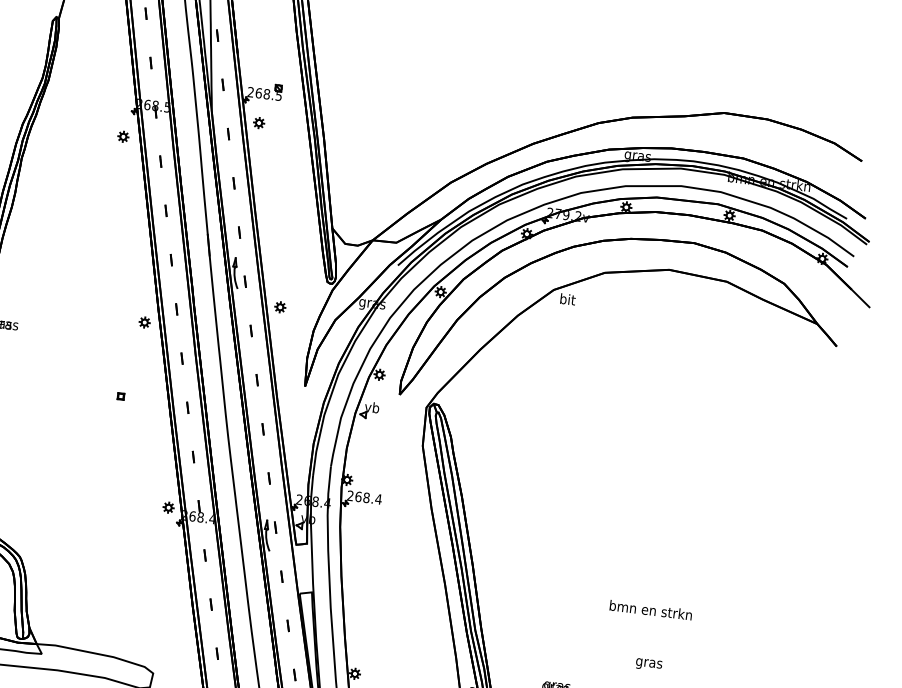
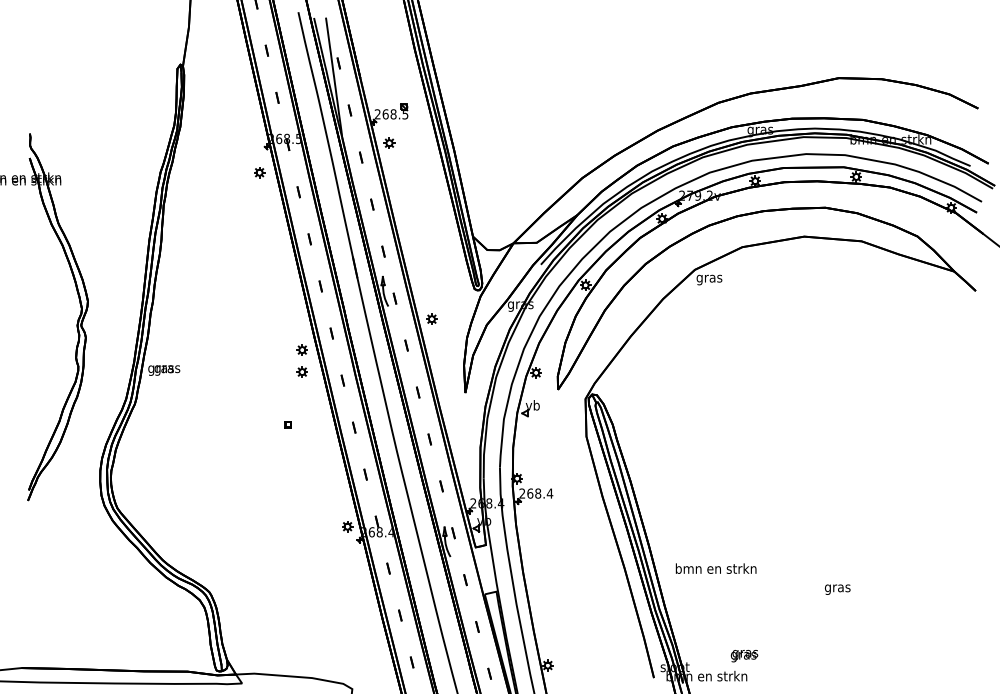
text: (567, 300) -> (709, 278), bit -> gras
part: (141, 344) -> (301, 371), added
text: (650, 610) -> (715, 568), moved
text: (648, 664) -> (837, 589), moved

